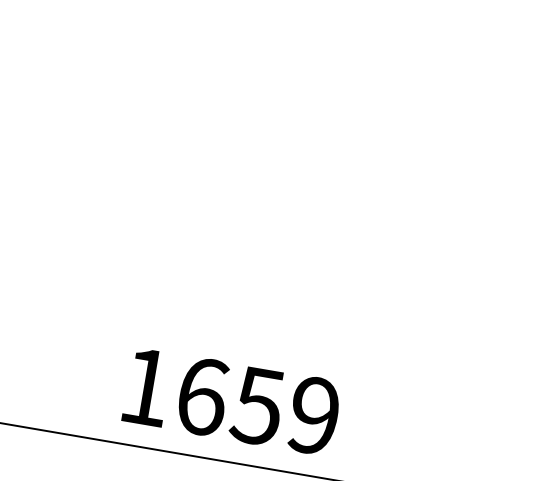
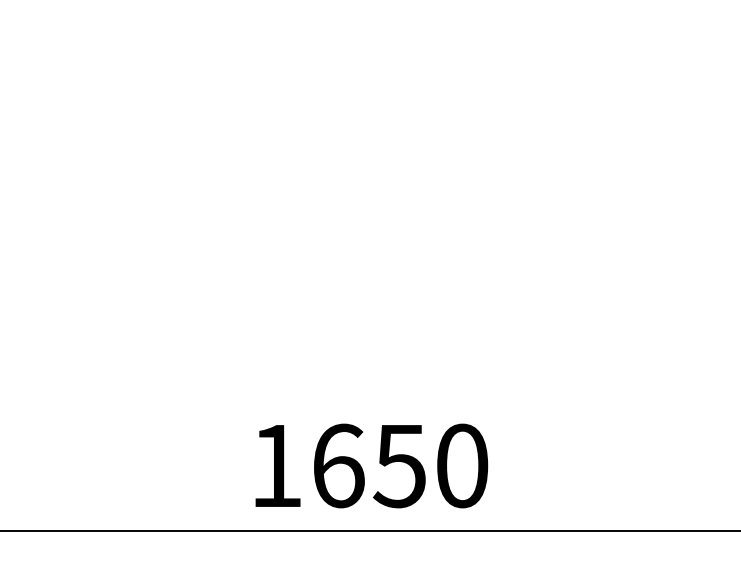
text: (314, 415) -> (462, 465), 1659 -> 1650

